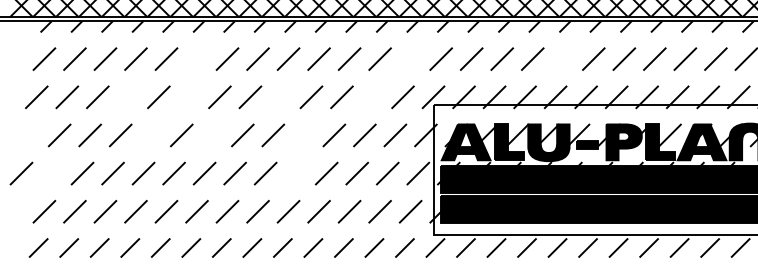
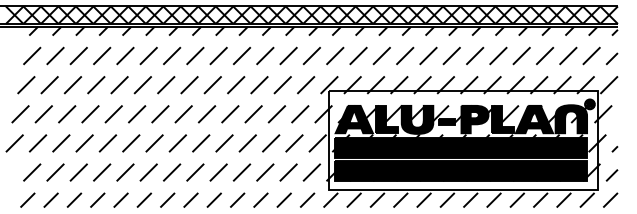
line: (196, 58) -> (148, 55), added
line: (563, 58) -> (428, 55), added
line: (410, 59) -> (311, 56), added
line: (128, 97) -> (96, 85), added
line: (188, 97) -> (142, 85), added
line: (280, 97) -> (212, 85), added
line: (372, 97) -> (282, 85), added
line: (29, 135) -> (20, 114), added
line: (150, 135) -> (113, 114), added
line: (212, 135) -> (160, 114), added
line: (304, 135) -> (230, 114), added
line: (51, 173) -> (37, 143), added
line: (296, 173) -> (224, 143), added

